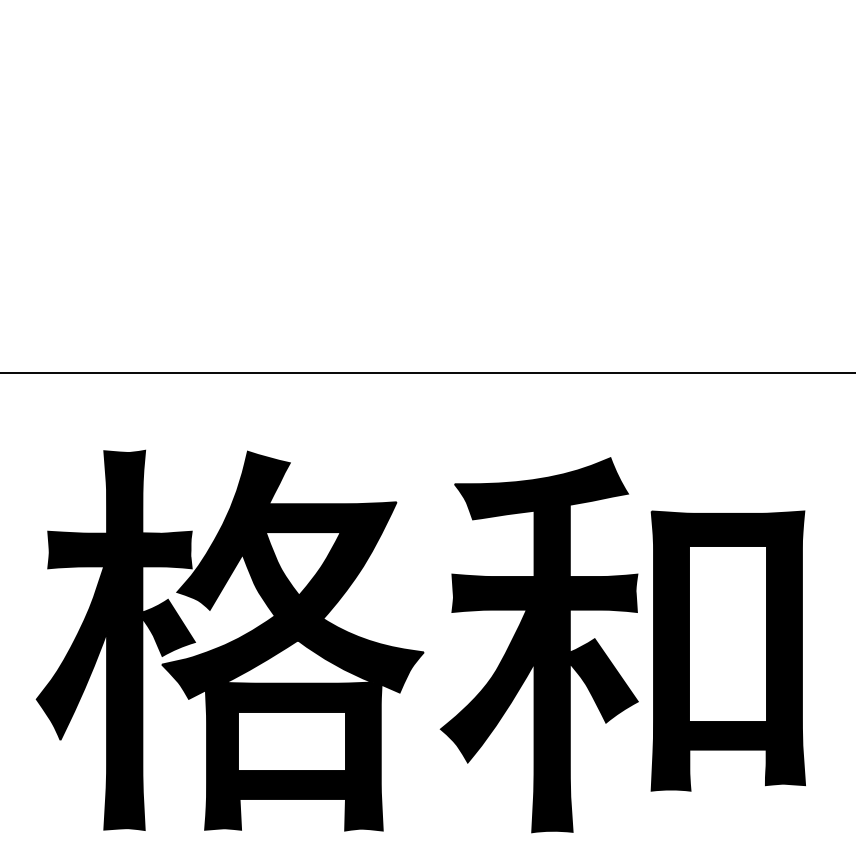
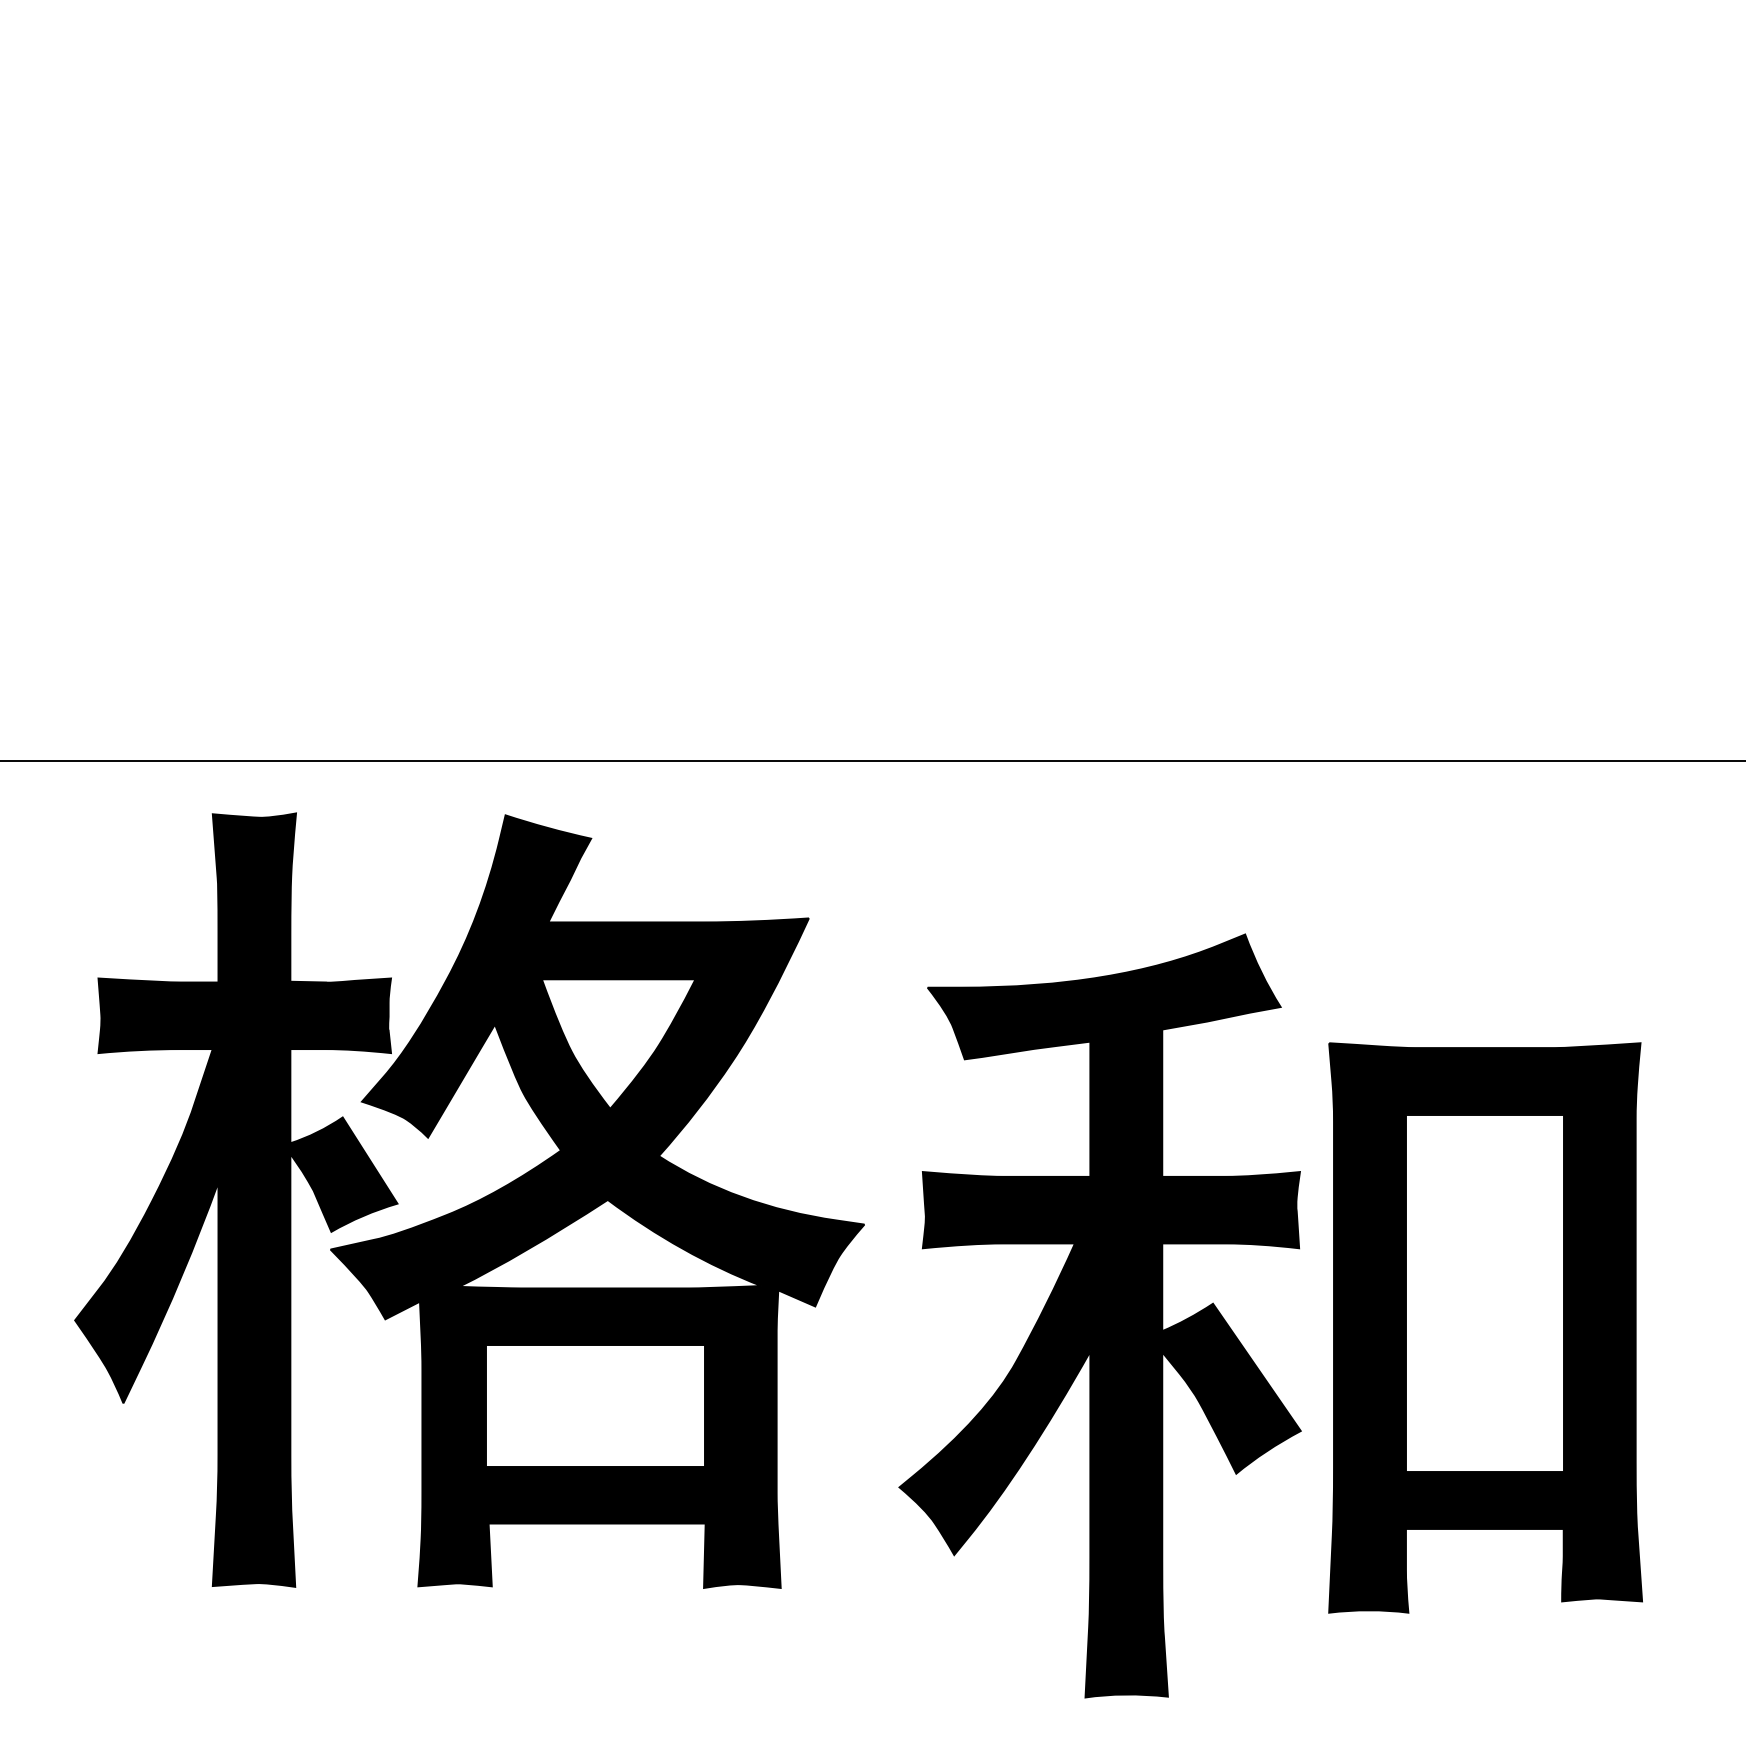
part: (229, 640) -> (468, 1200), moved

